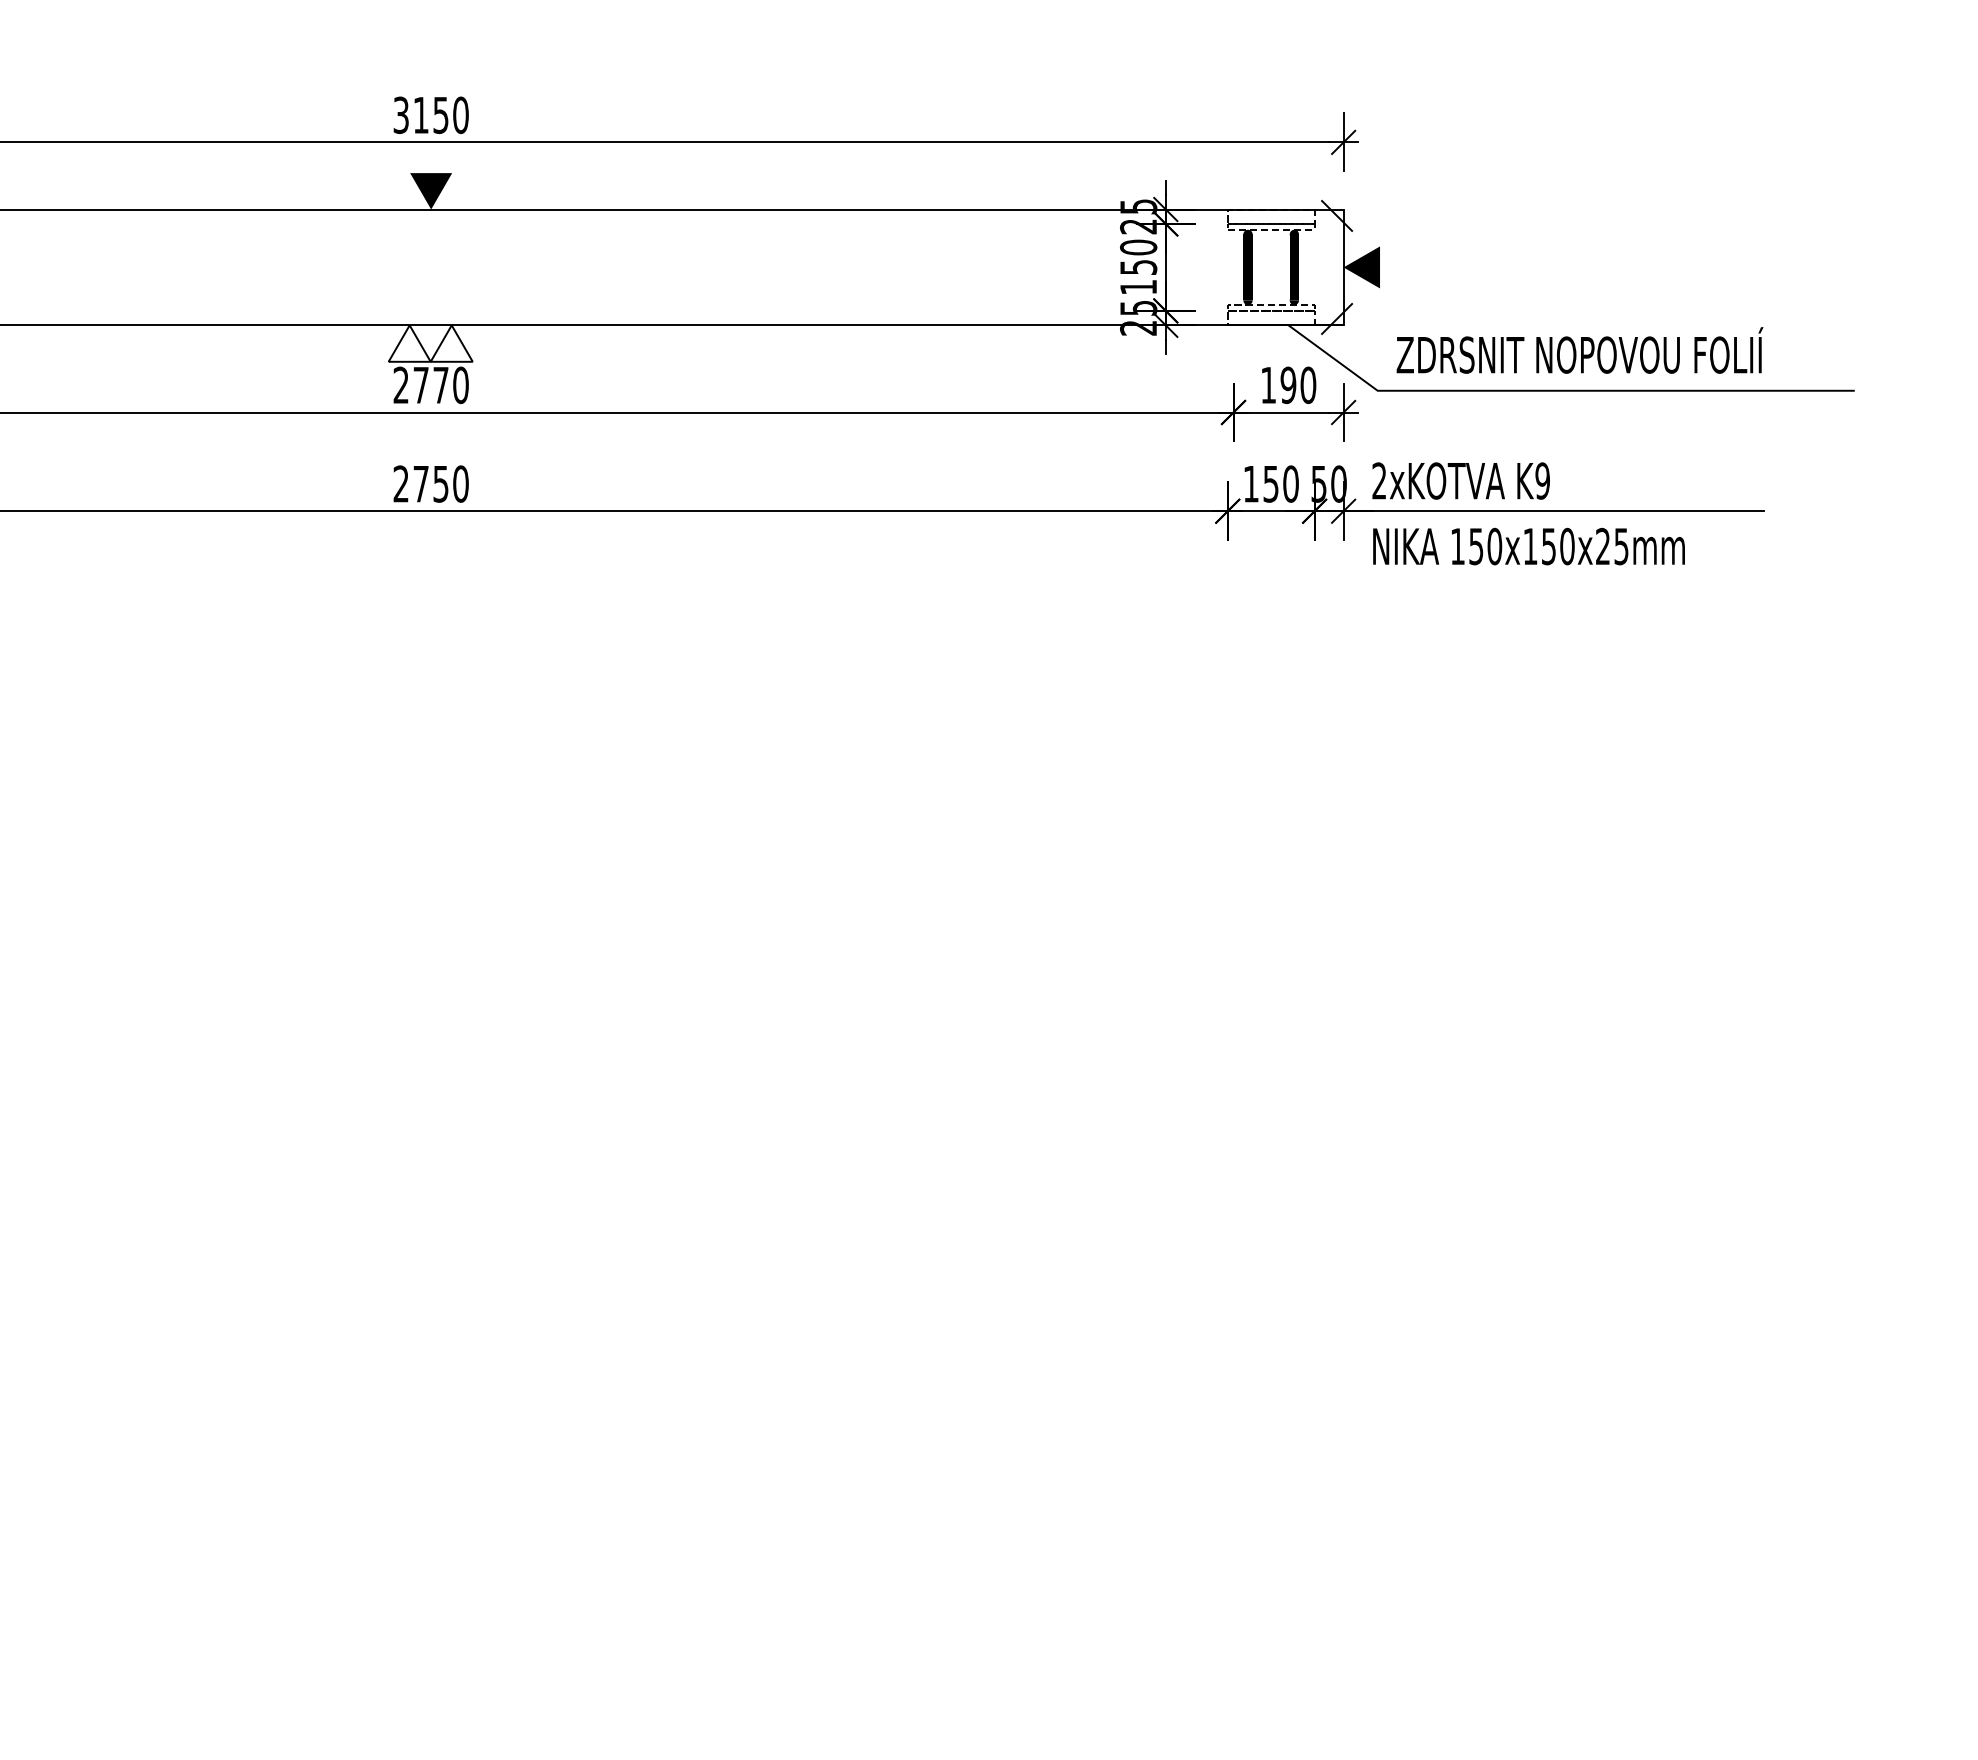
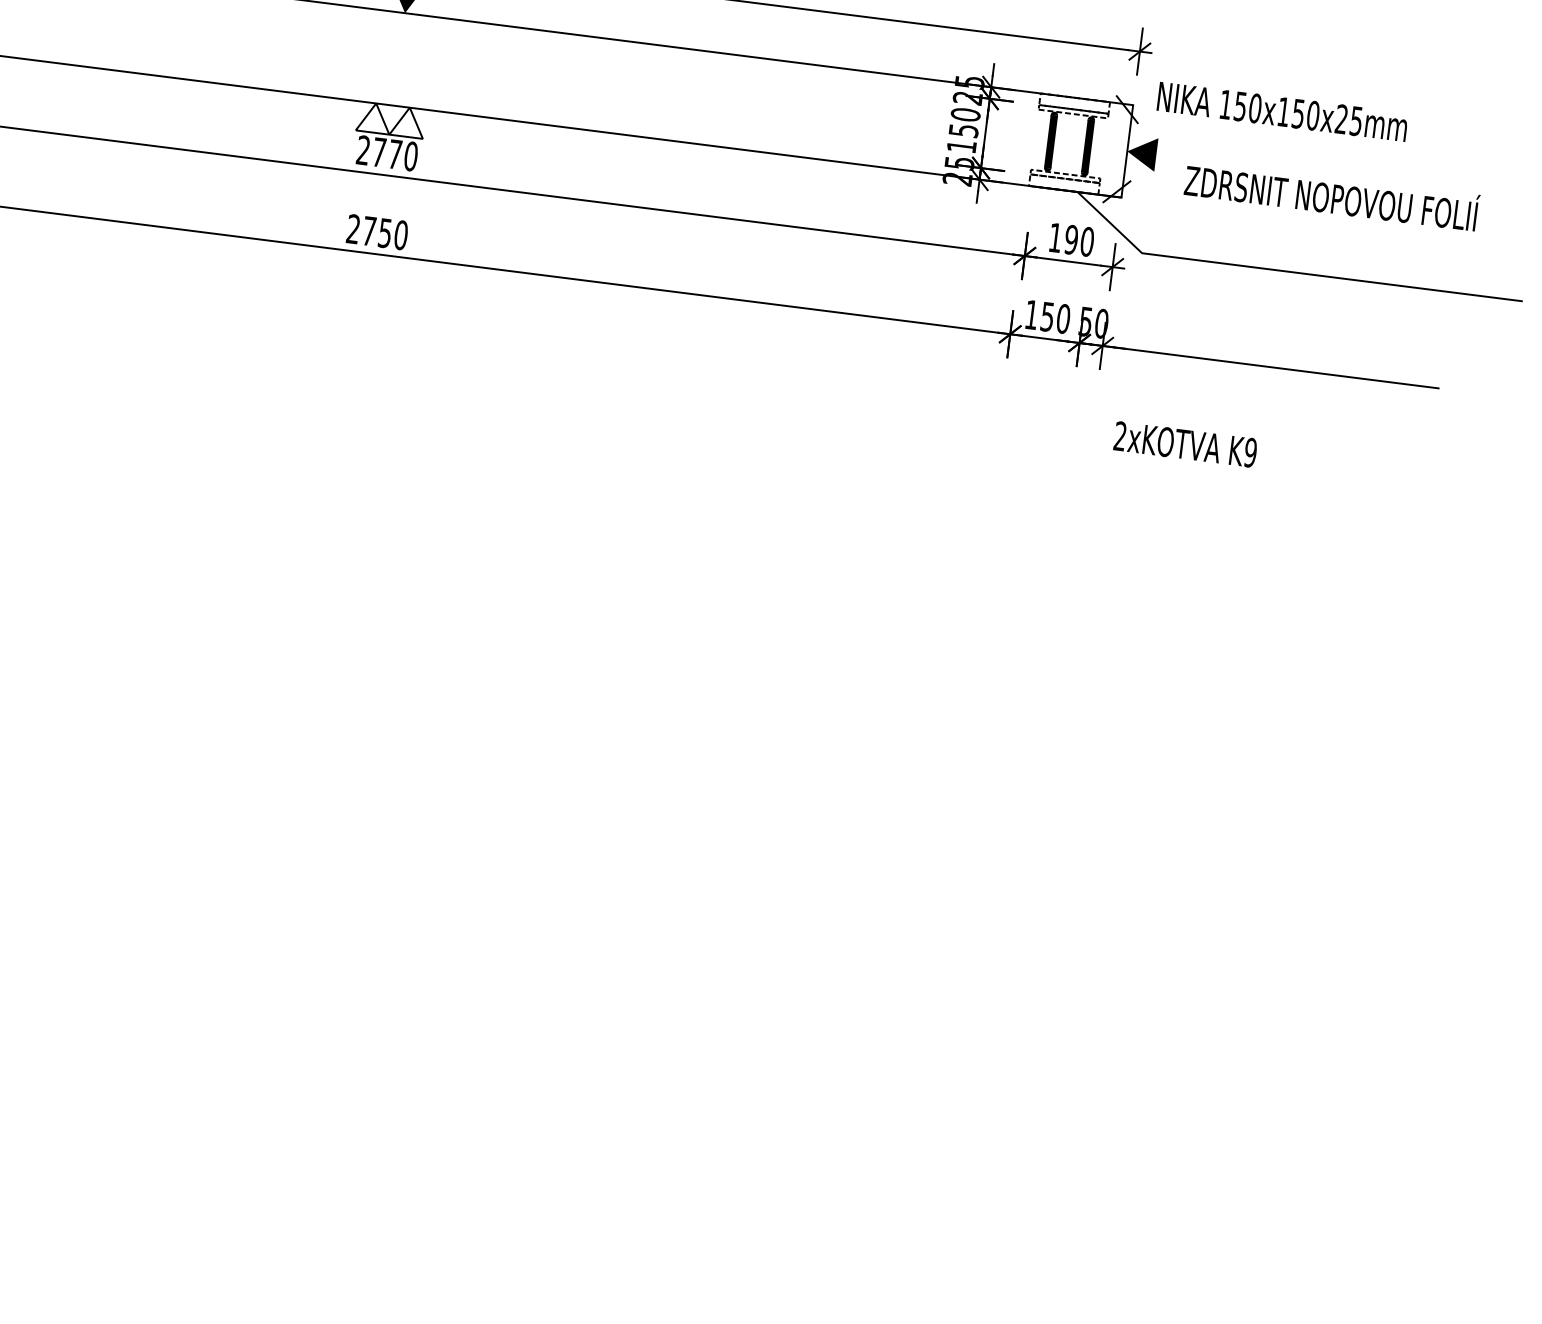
text: (1579, 350) -> (1331, 195), moved
text: (1460, 480) -> (1185, 444), moved
text: (1528, 546) -> (1282, 111), moved

